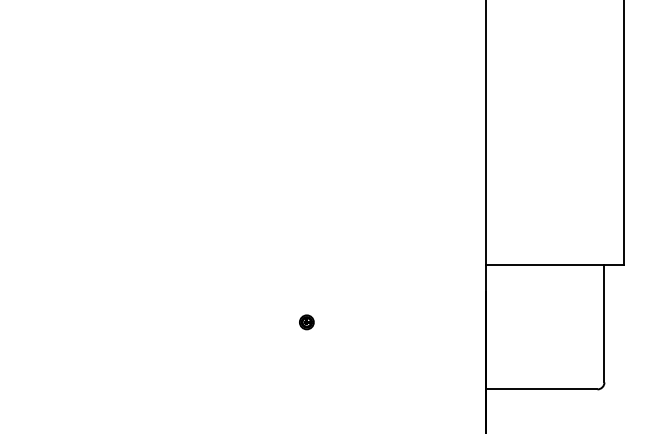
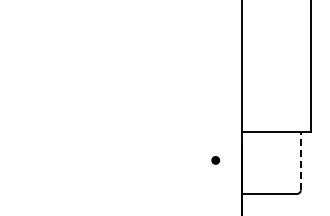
part: (306, 322) -> (215, 160), moved
line: (603, 322) -> (300, 160), solid -> dashed

